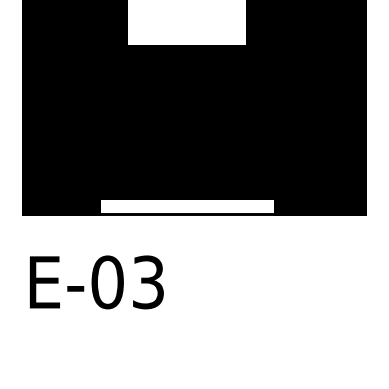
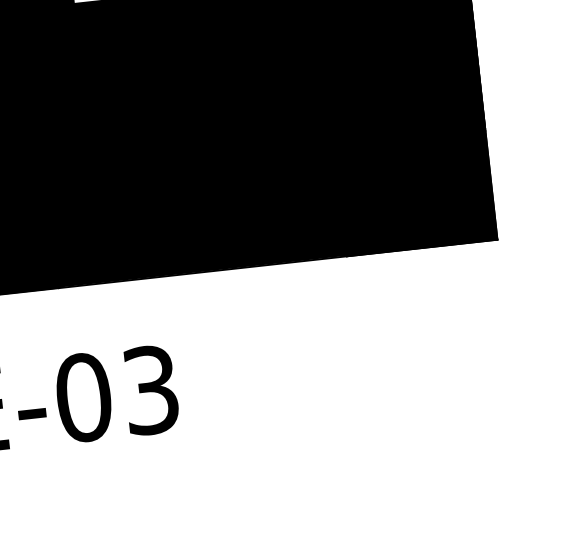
fill: (187, 206) -> (201, 258), added

